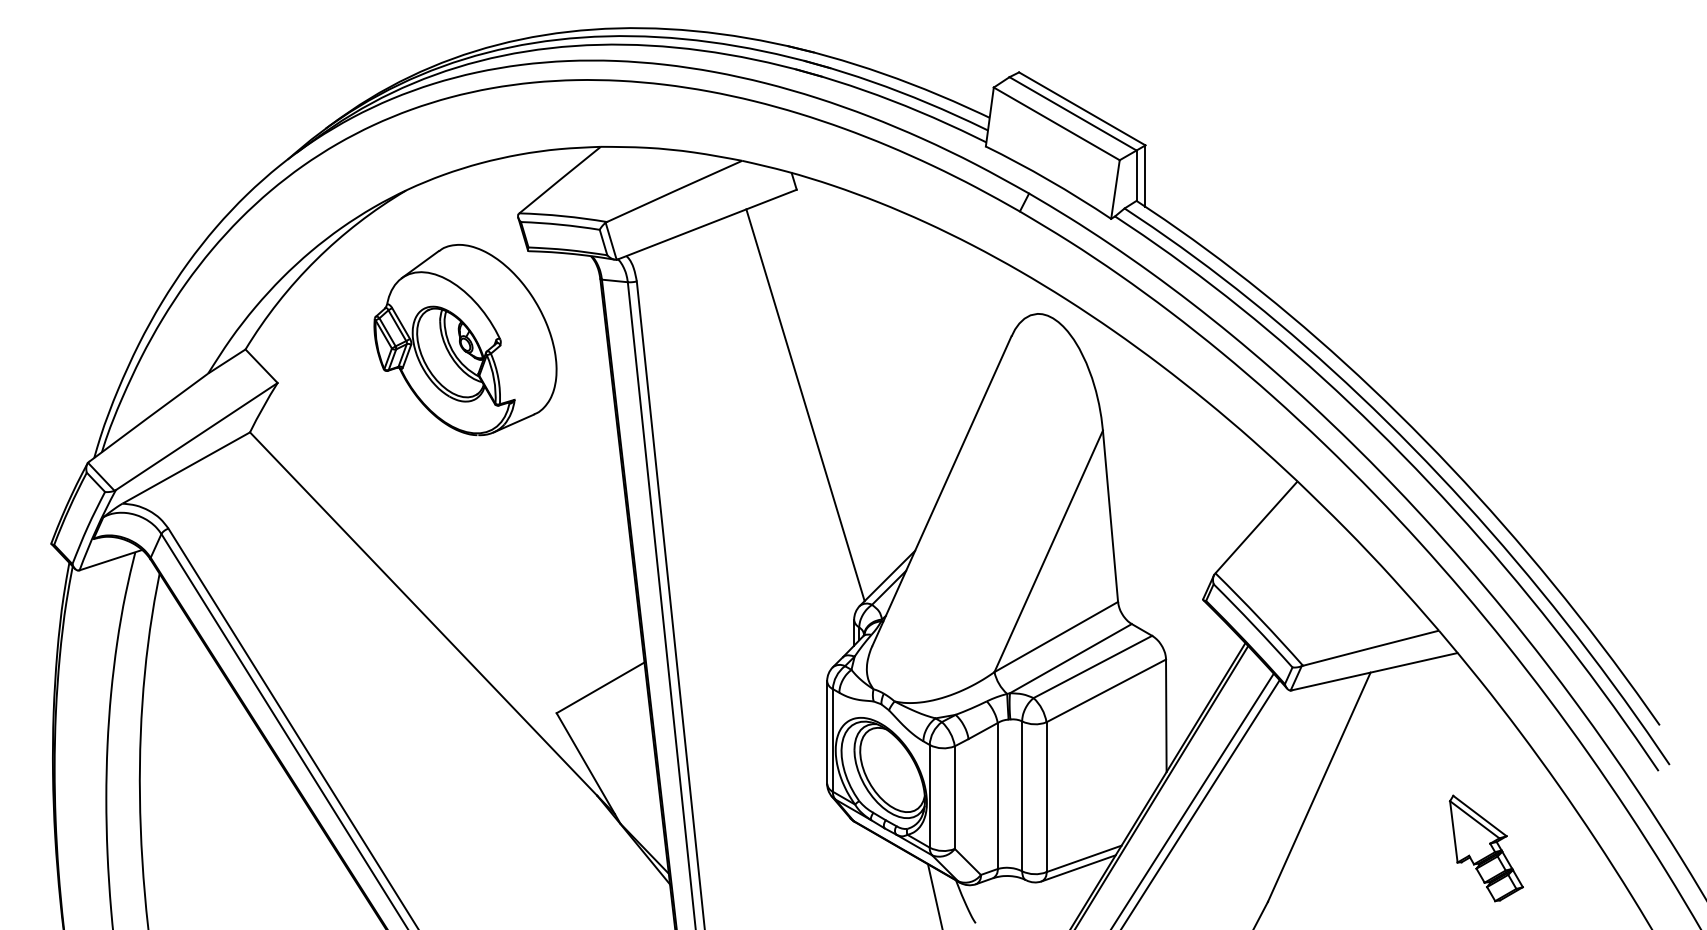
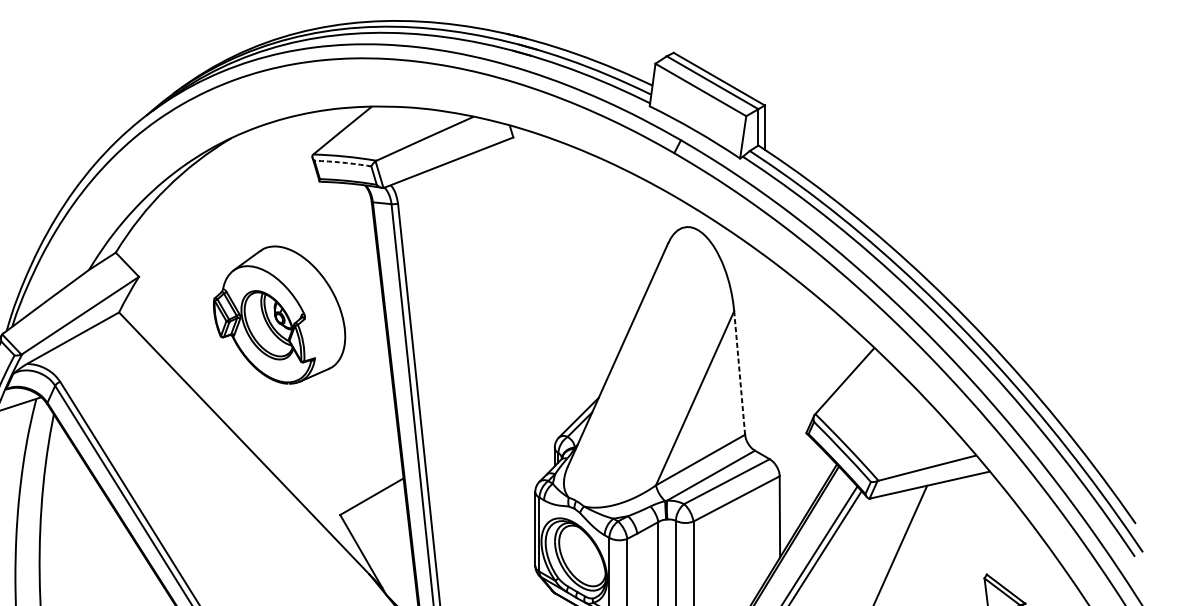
arc: (560, 224) -> (342, 162), solid -> dashed
part: (465, 340) -> (279, 315), moved
line: (805, 405) -> (519, 293), removed
line: (1110, 516) -> (739, 373), solid -> dashed

